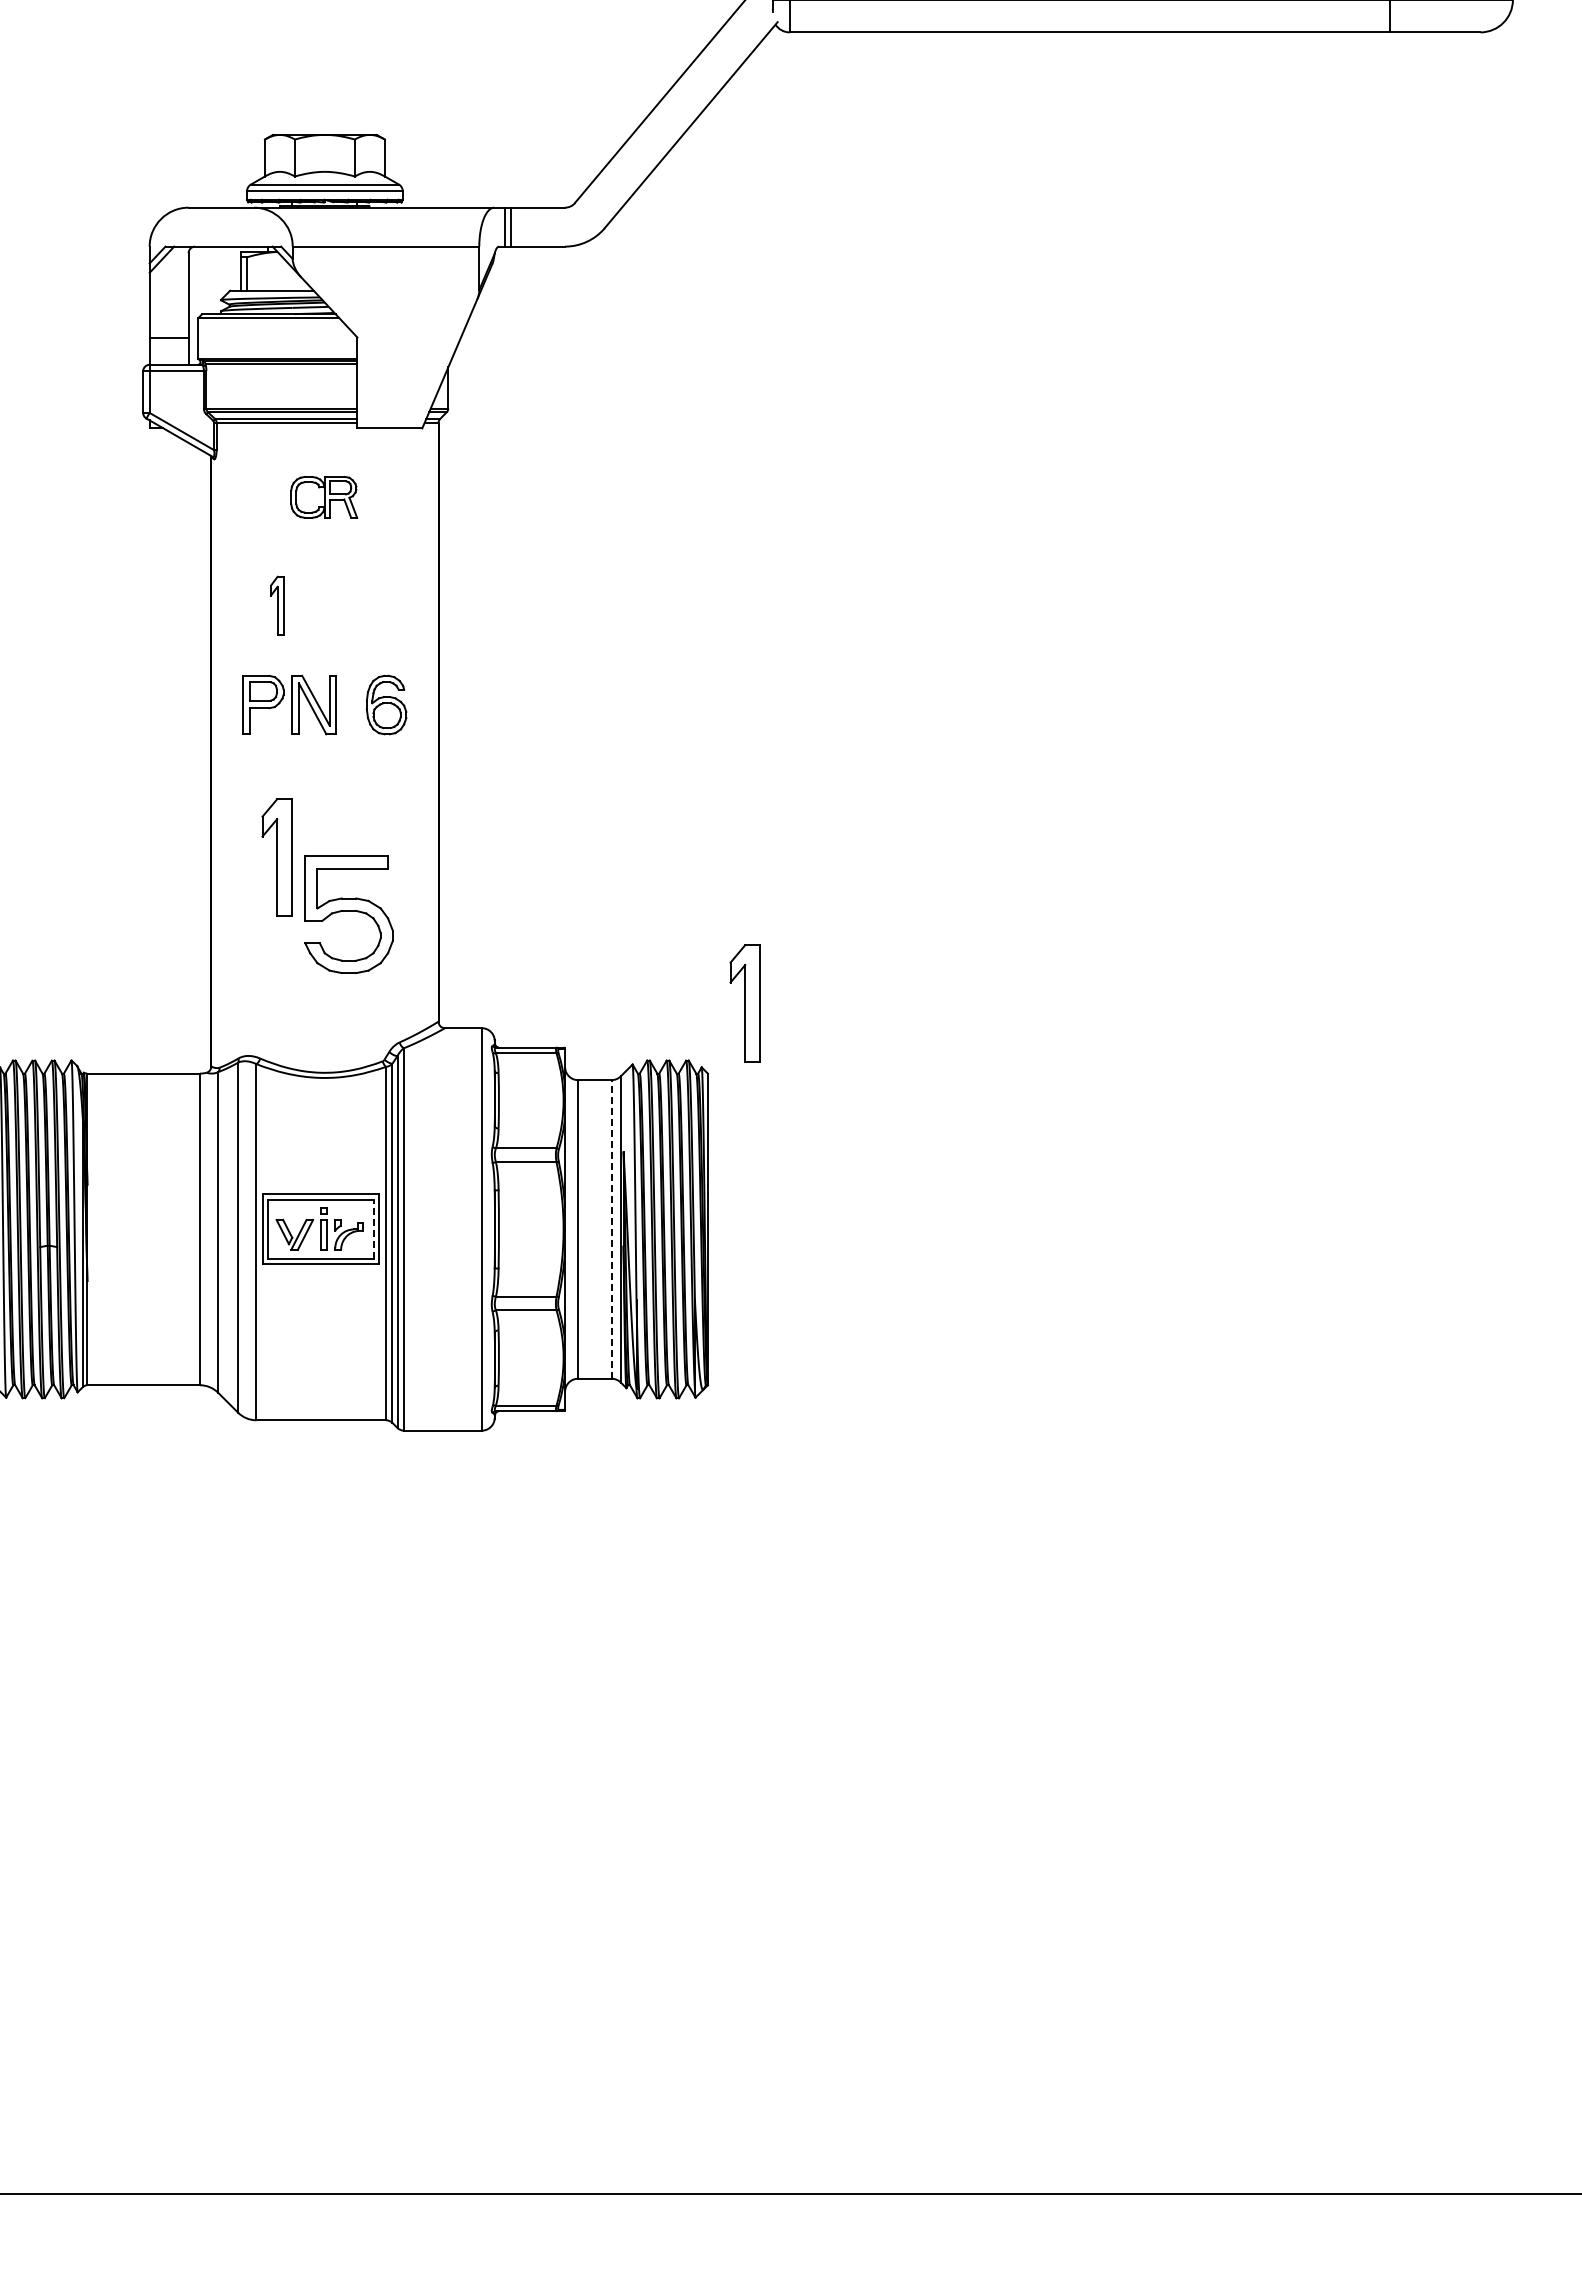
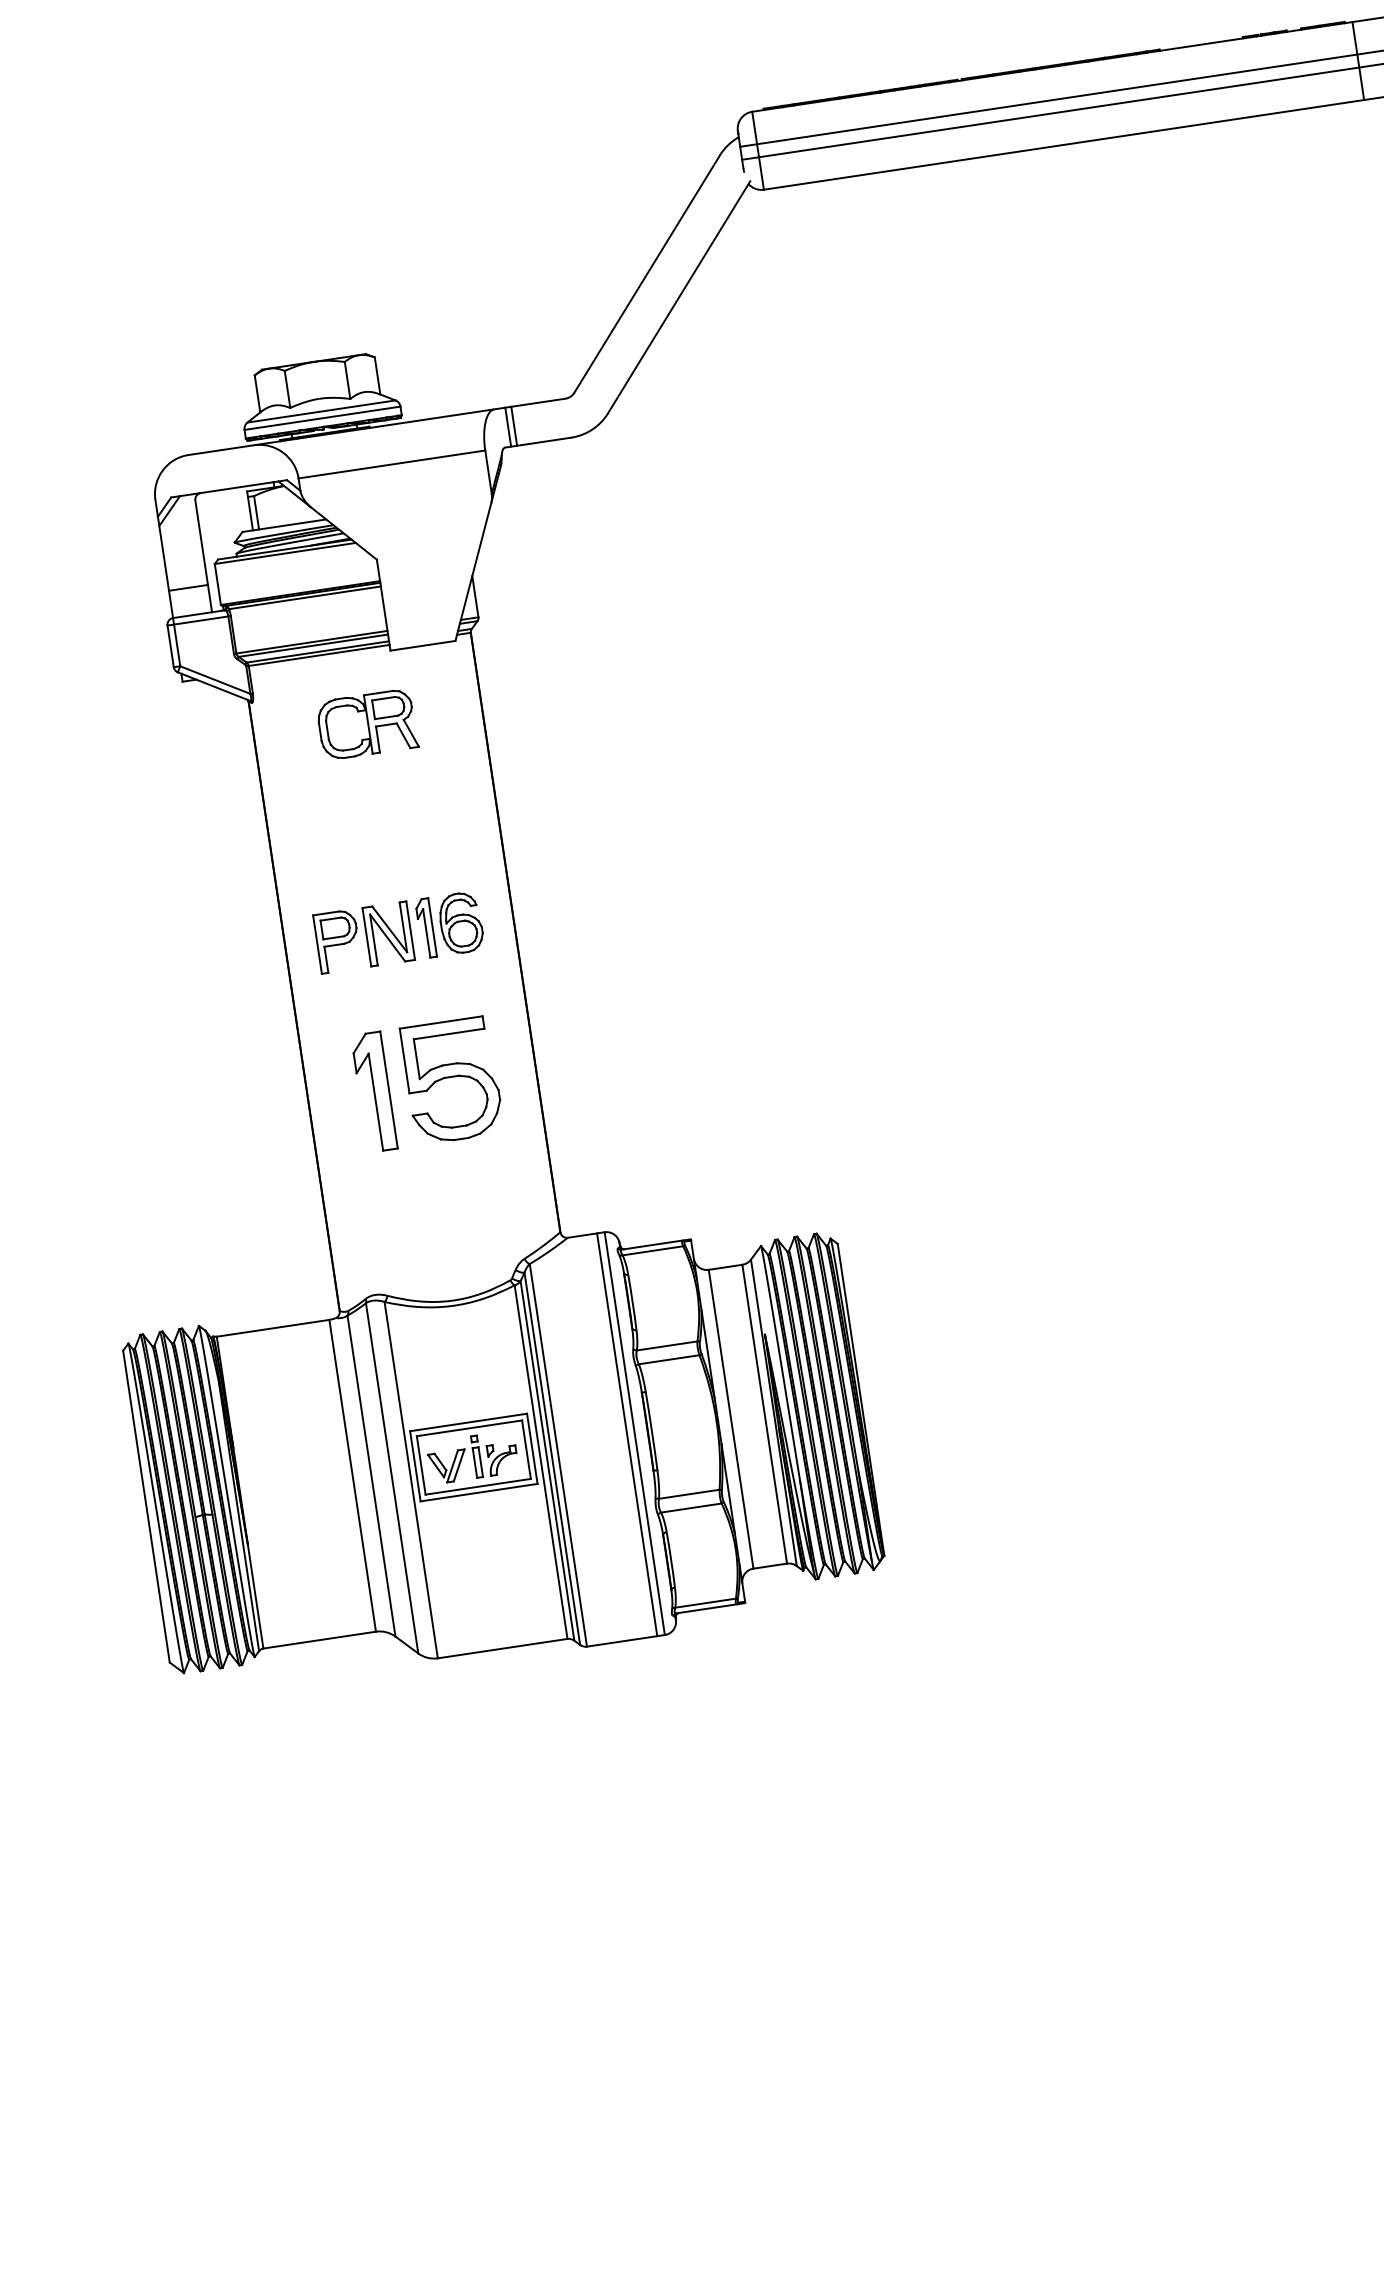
part: (324, 497) -> (367, 724), size x1.43
part: (277, 605) -> (425, 927), moved
part: (348, 914) -> (451, 1080), moved
part: (744, 1003) -> (863, 1168), removed
line: (373, 1228) -> (526, 1448), dashed -> solid
line: (611, 1228) -> (764, 1413), dashed -> solid
line: (474, 1229) -> (627, 1434), added

